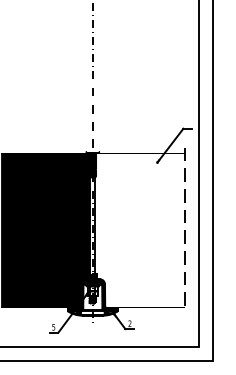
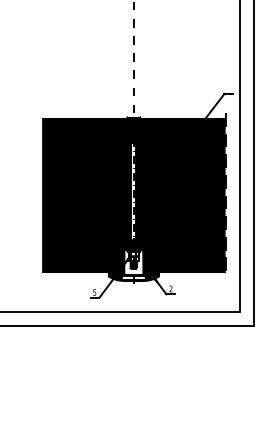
fill: (139, 230) -> (180, 195), added

